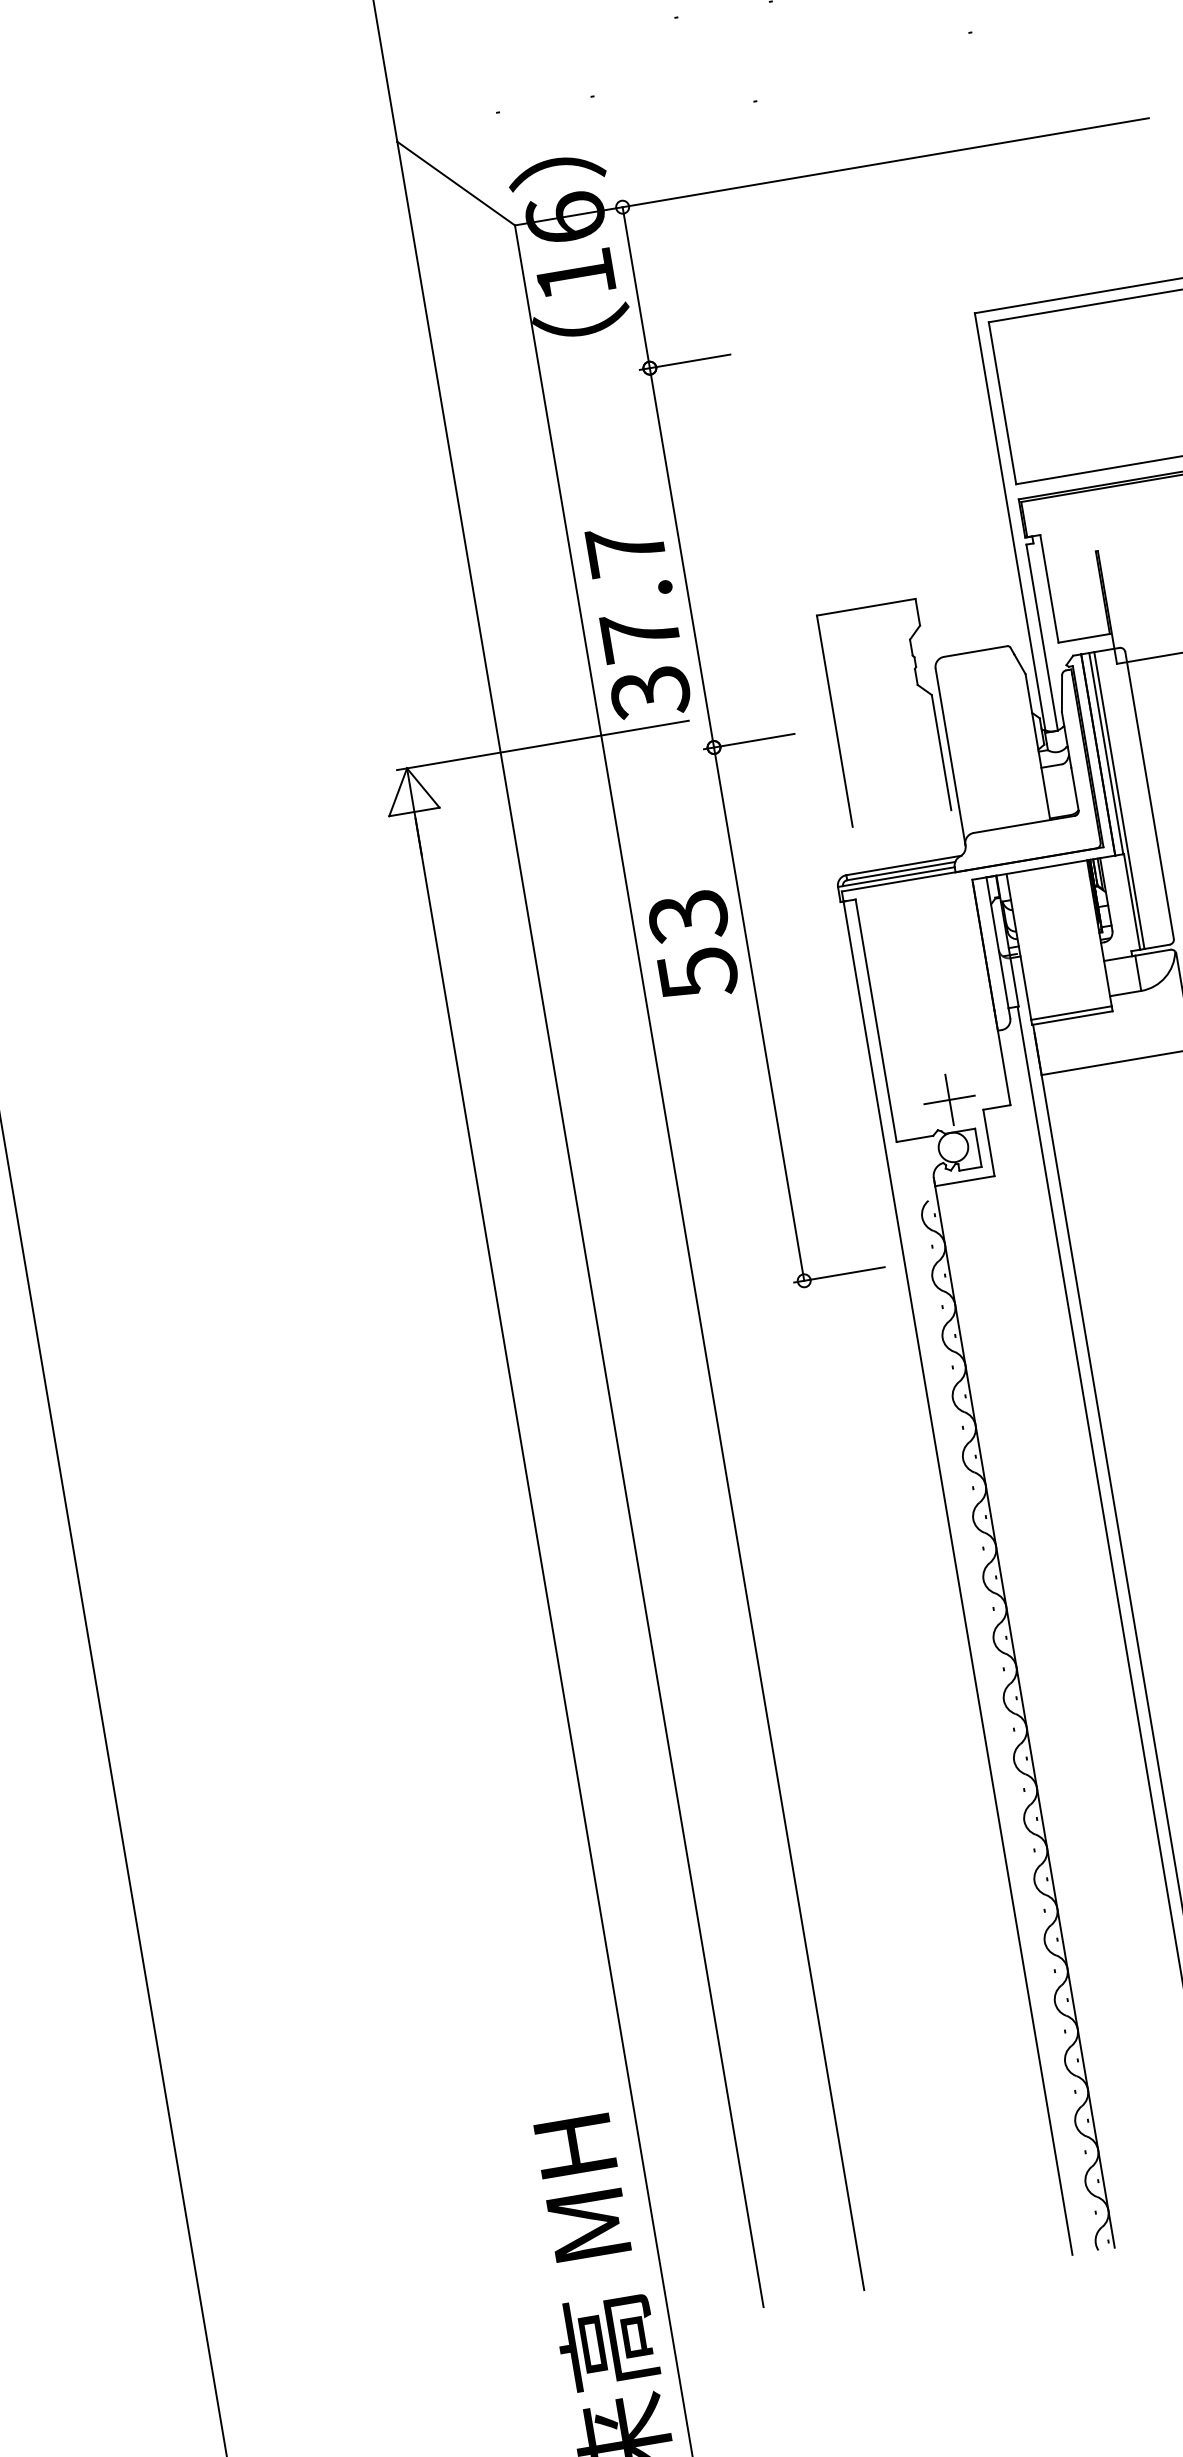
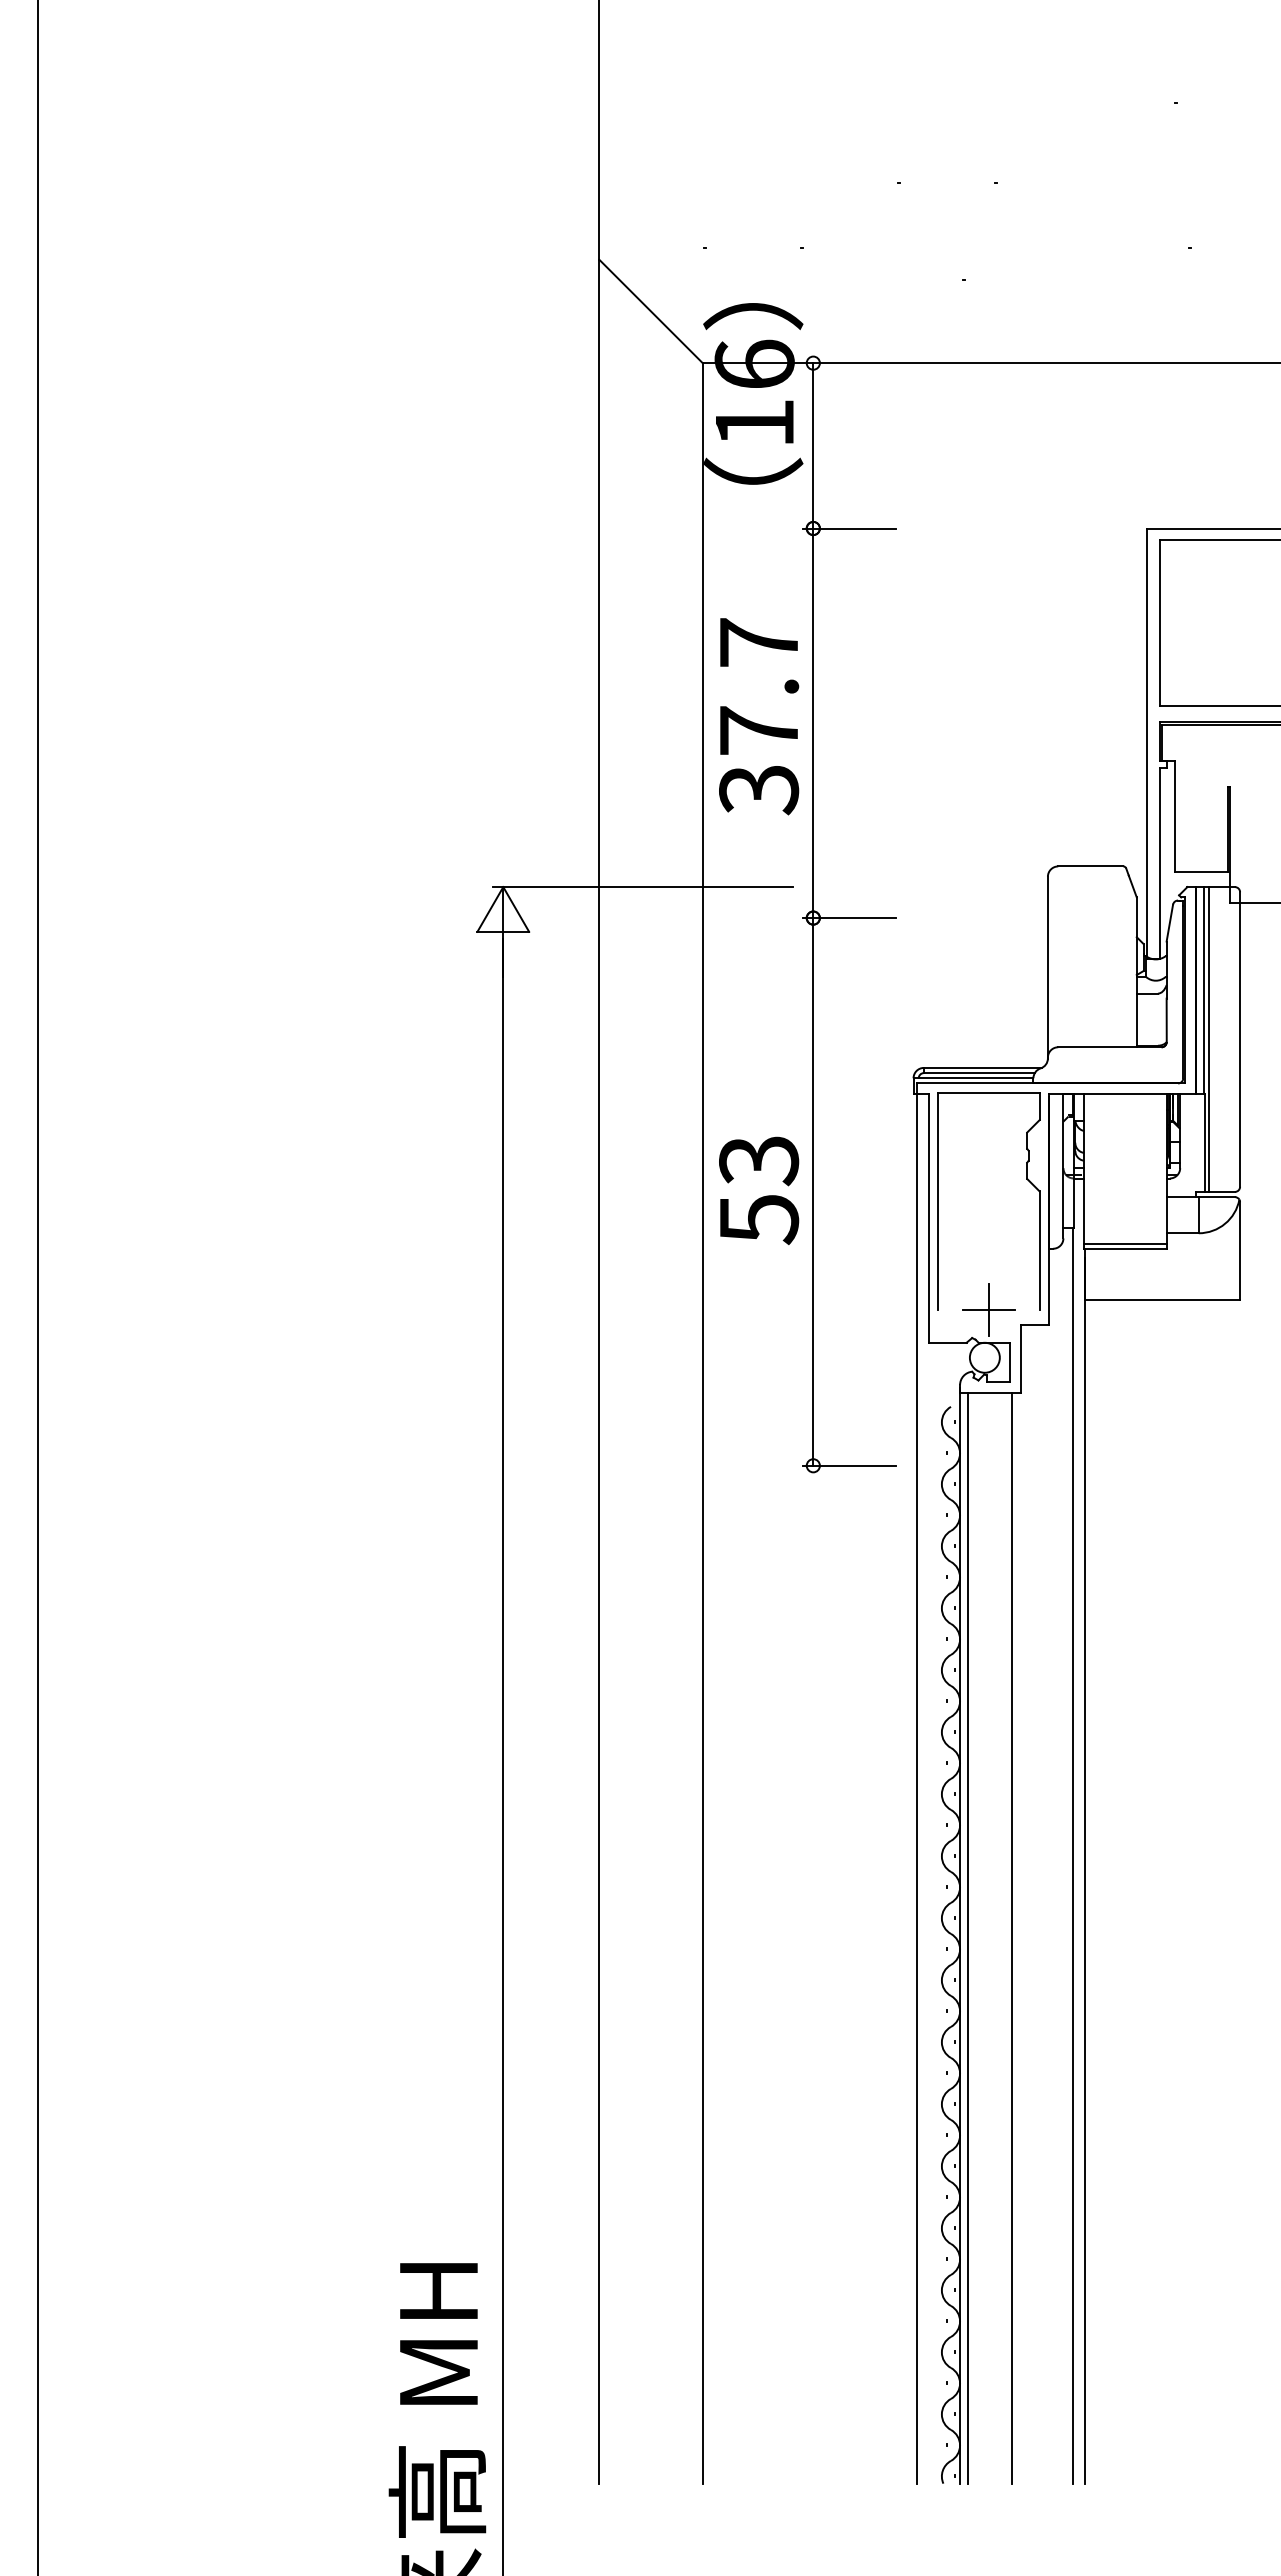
text: (638, 621) -> (759, 716), moved
part: (917, 685) -> (1026, 1179), moved
text: (693, 945) -> (759, 1190), moved
line: (1075, 1708) -> (1011, 1938), added
line: (1033, 1715) -> (968, 1938), added

